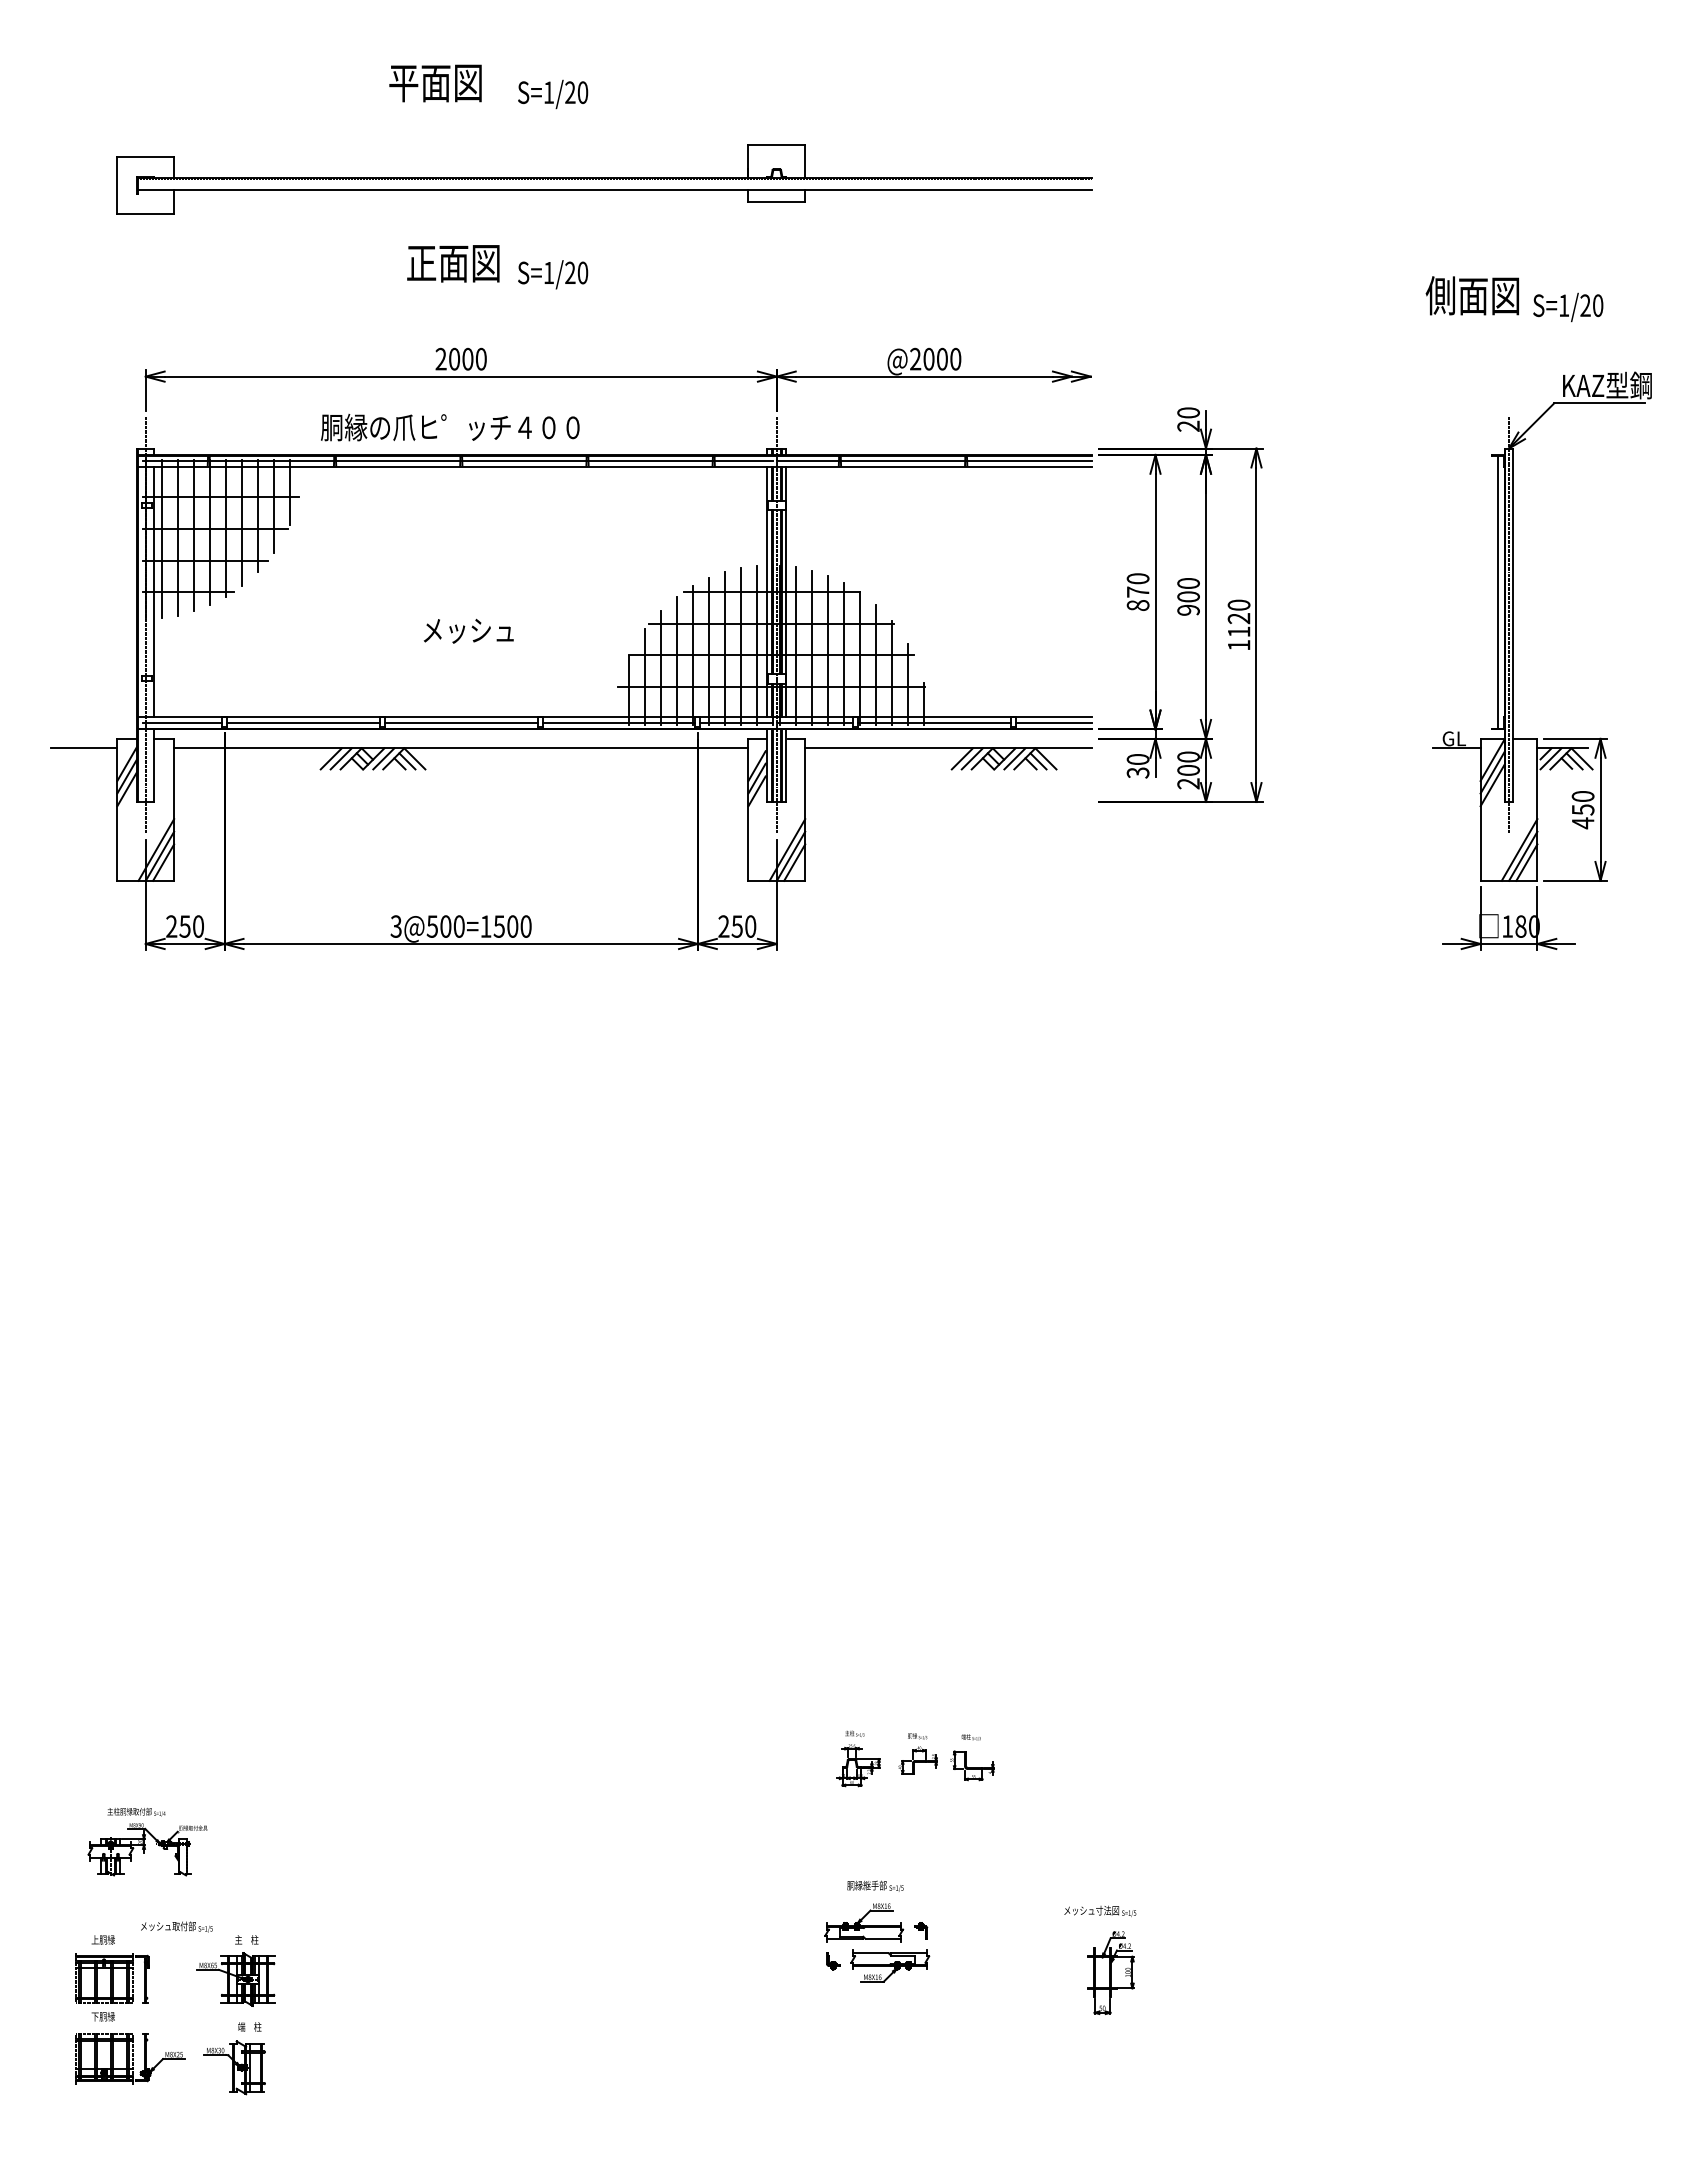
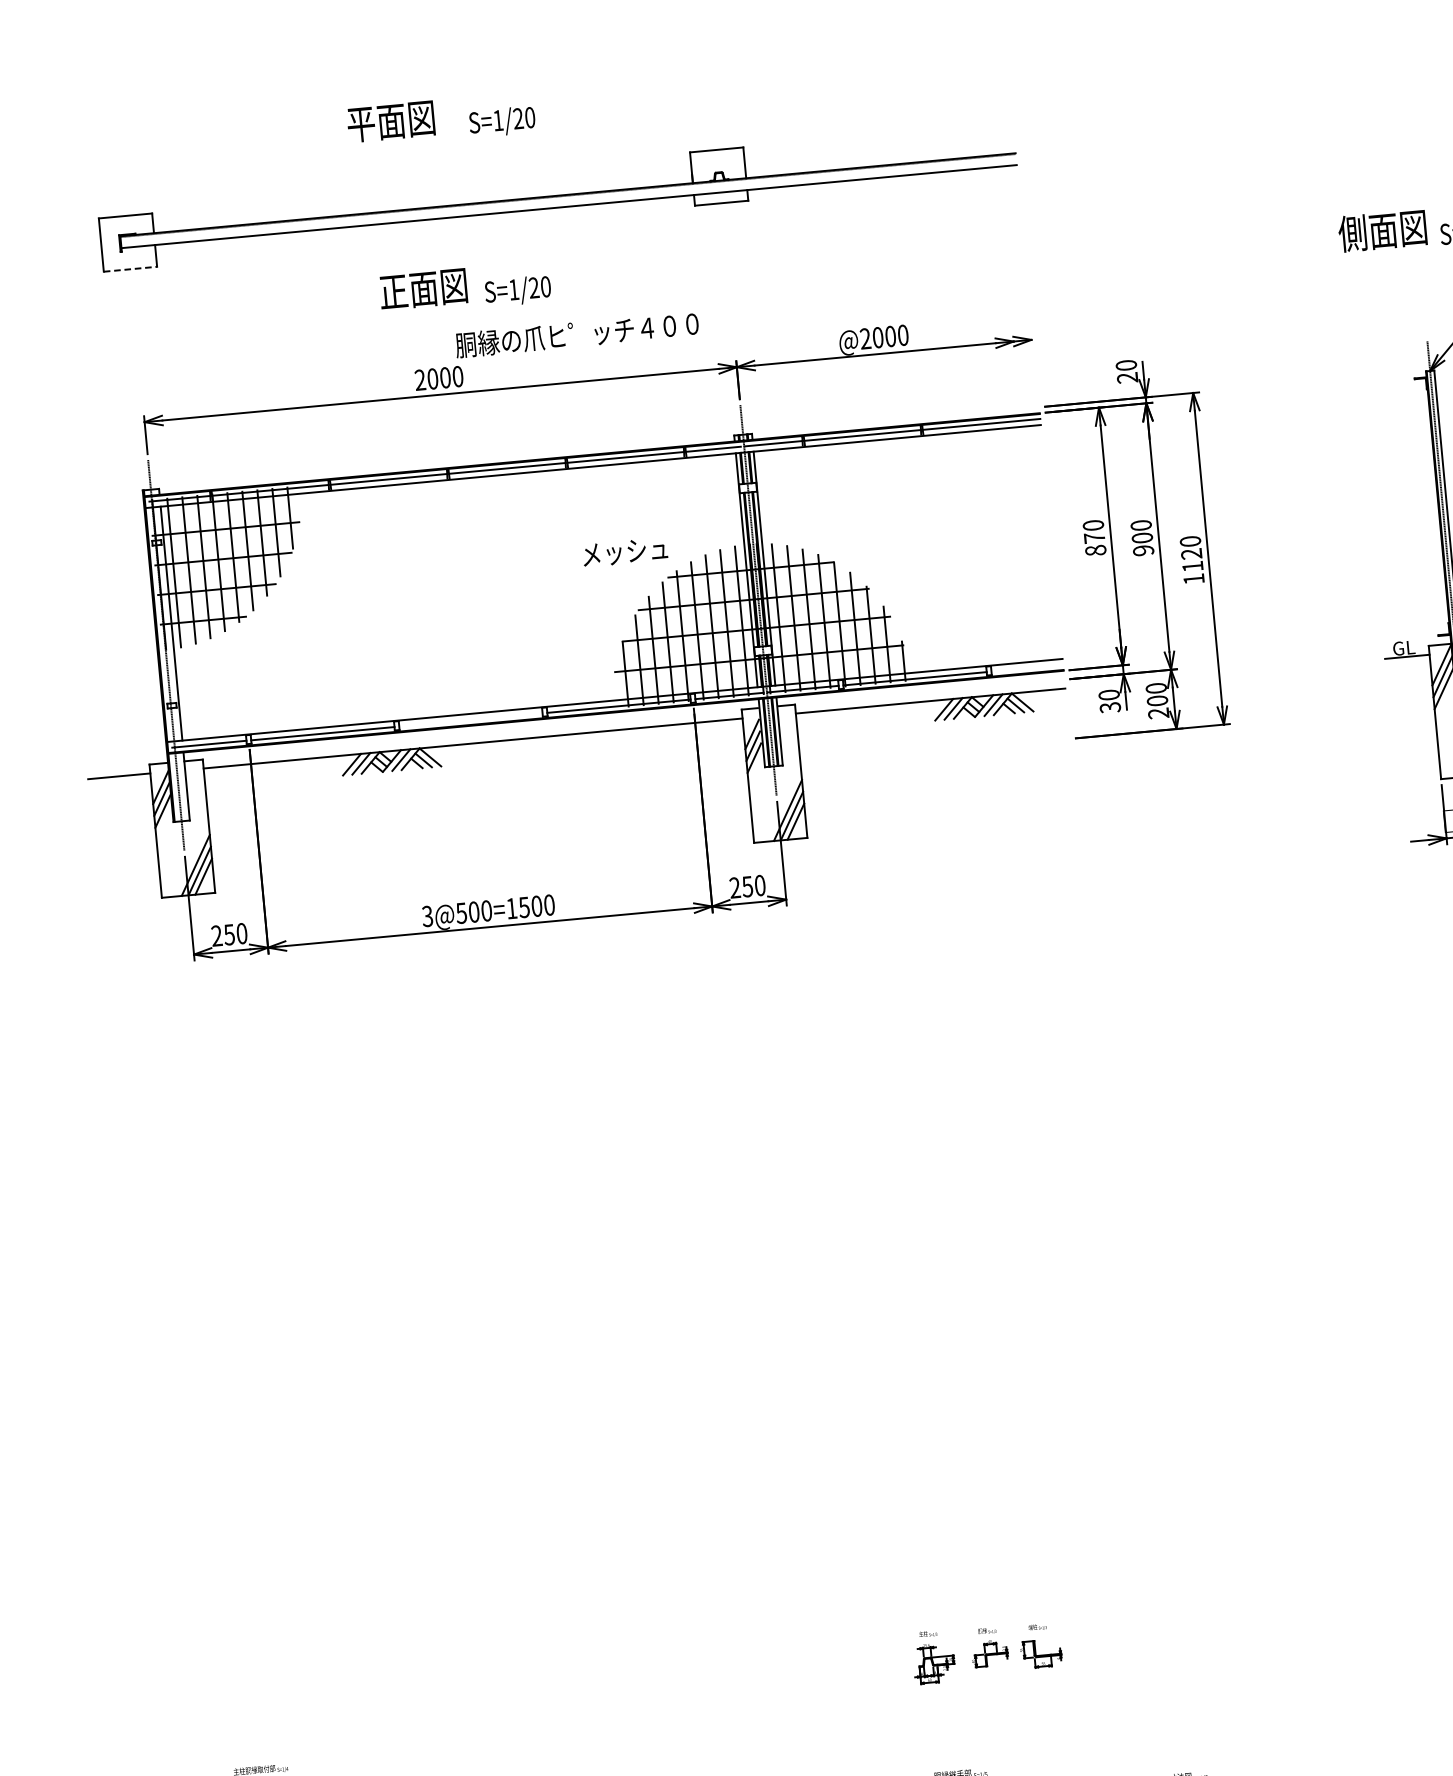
line: (146, 213) -> (131, 269), solid -> dashed
text: (450, 427) -> (577, 334), moved
line: (1498, 591) -> (1432, 506), removed
text: (468, 630) -> (624, 551), moved
line: (460, 723) -> (470, 720), removed
line: (1054, 723) -> (1027, 668), removed

